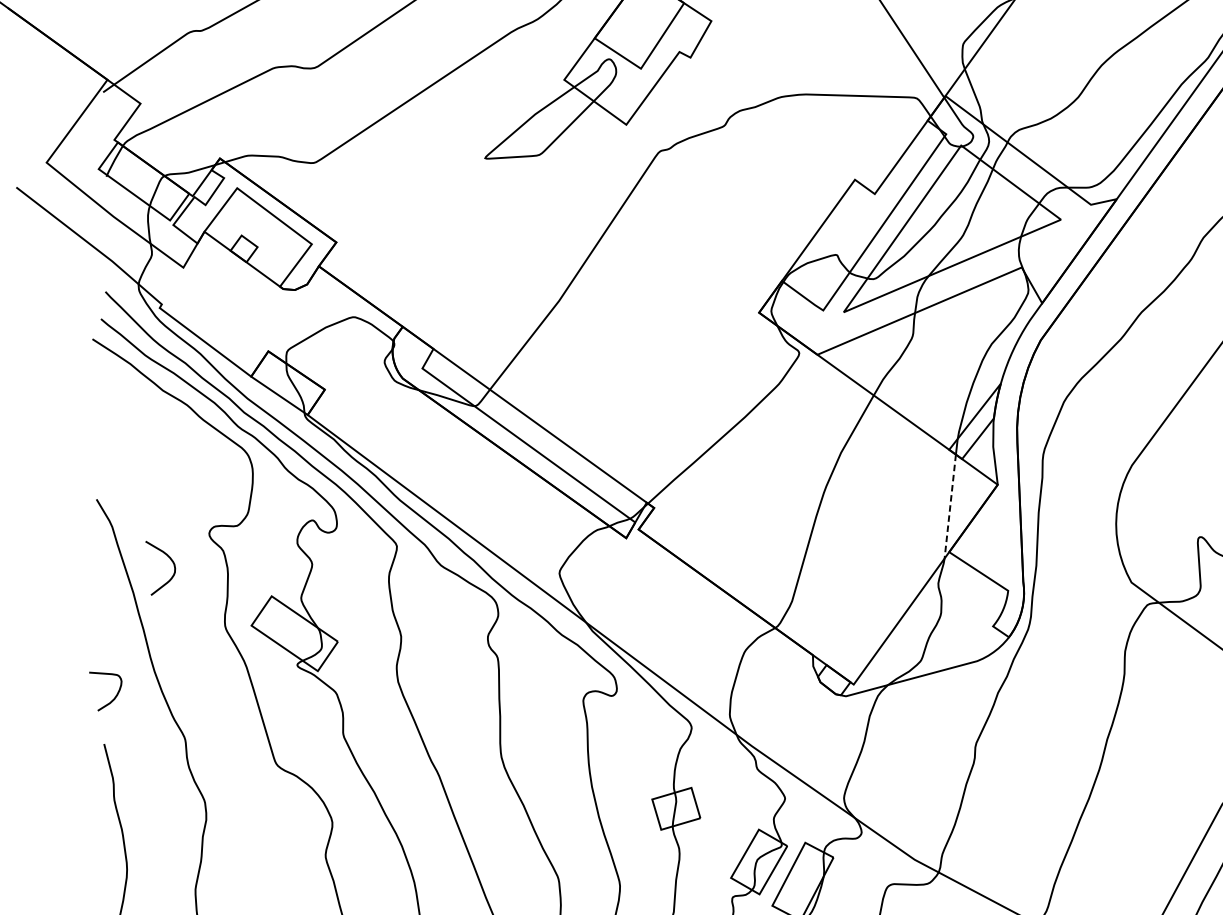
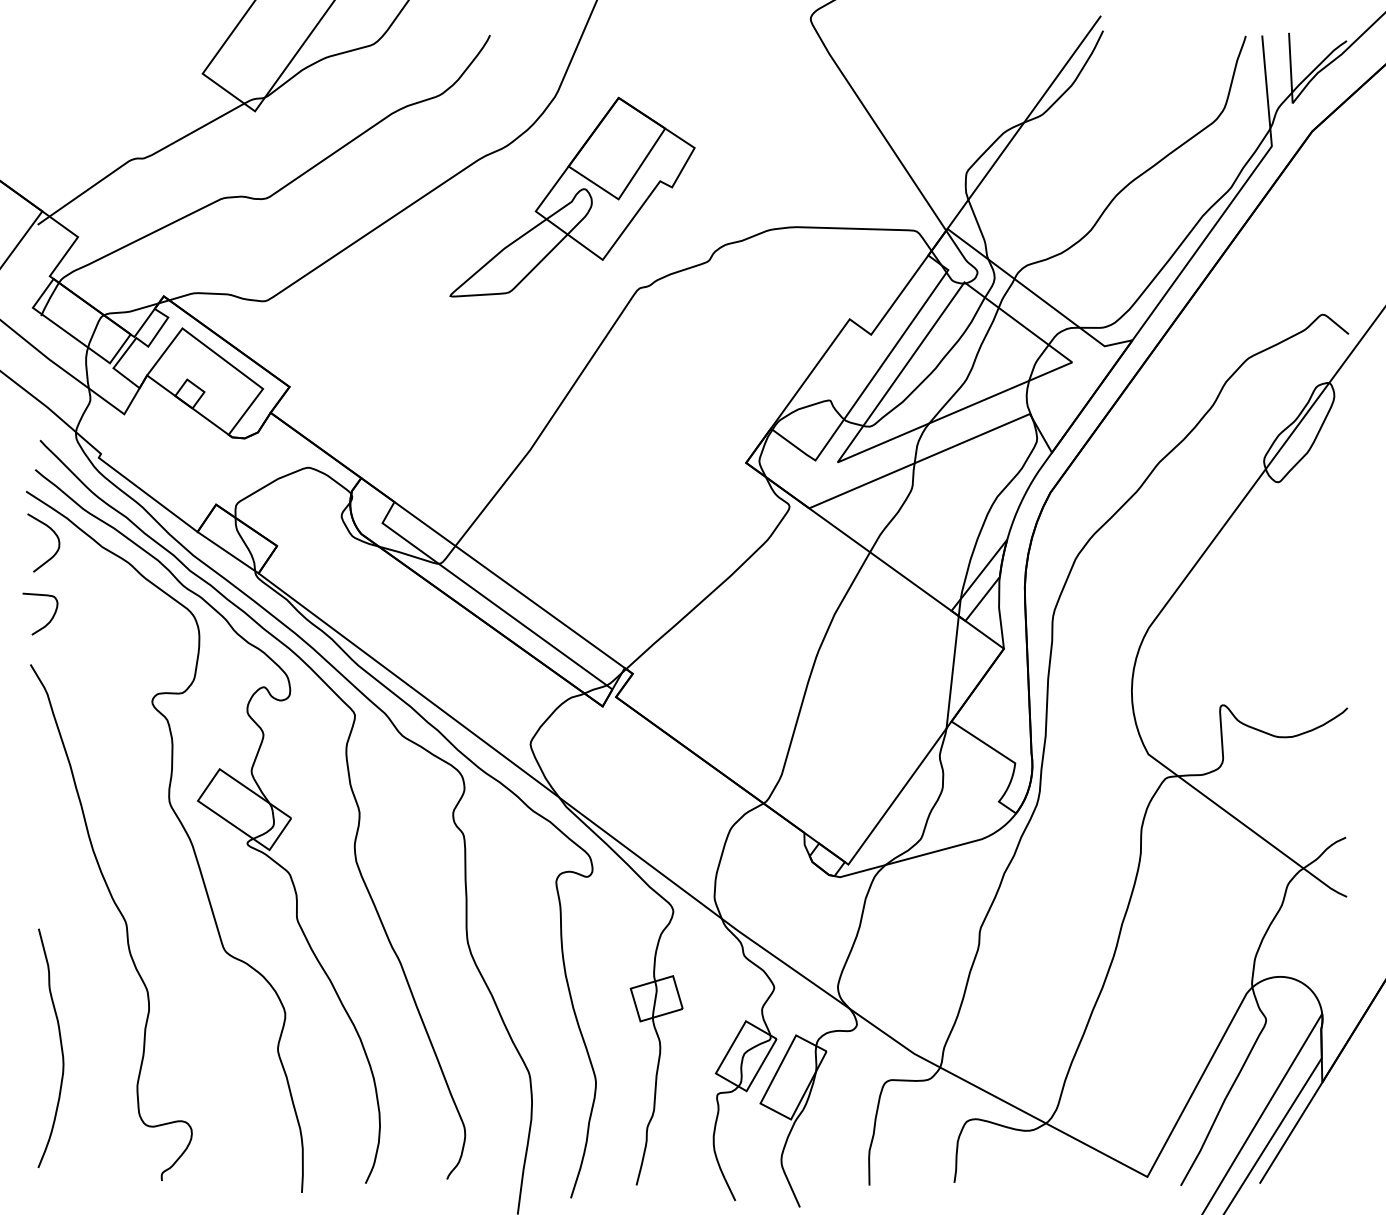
line: (950, 506) -> (952, 672), dashed -> solid
curve: (170, 560) -> (54, 534), moved
curve: (114, 697) -> (49, 620), moved

